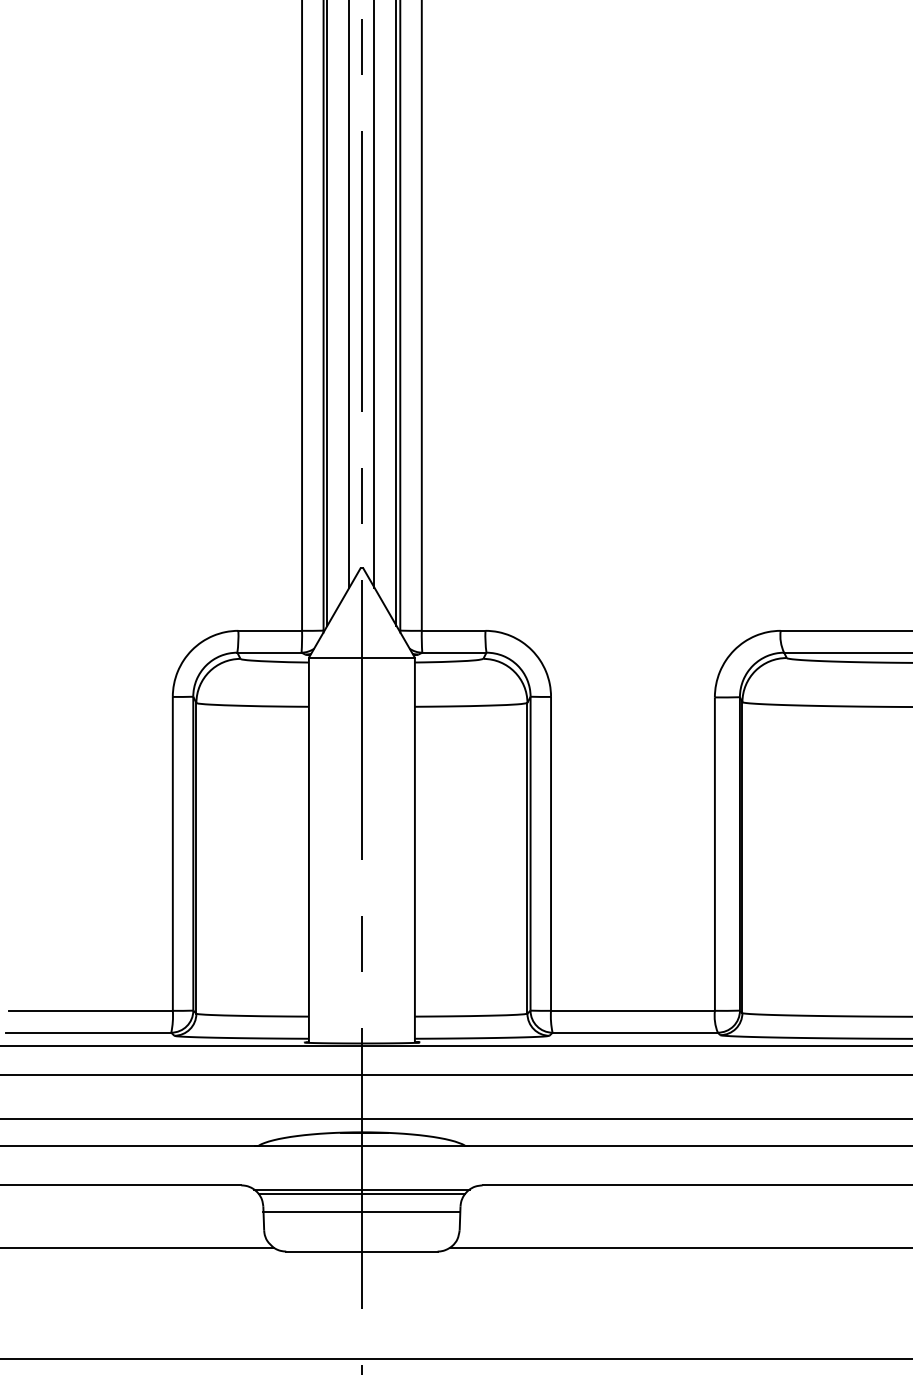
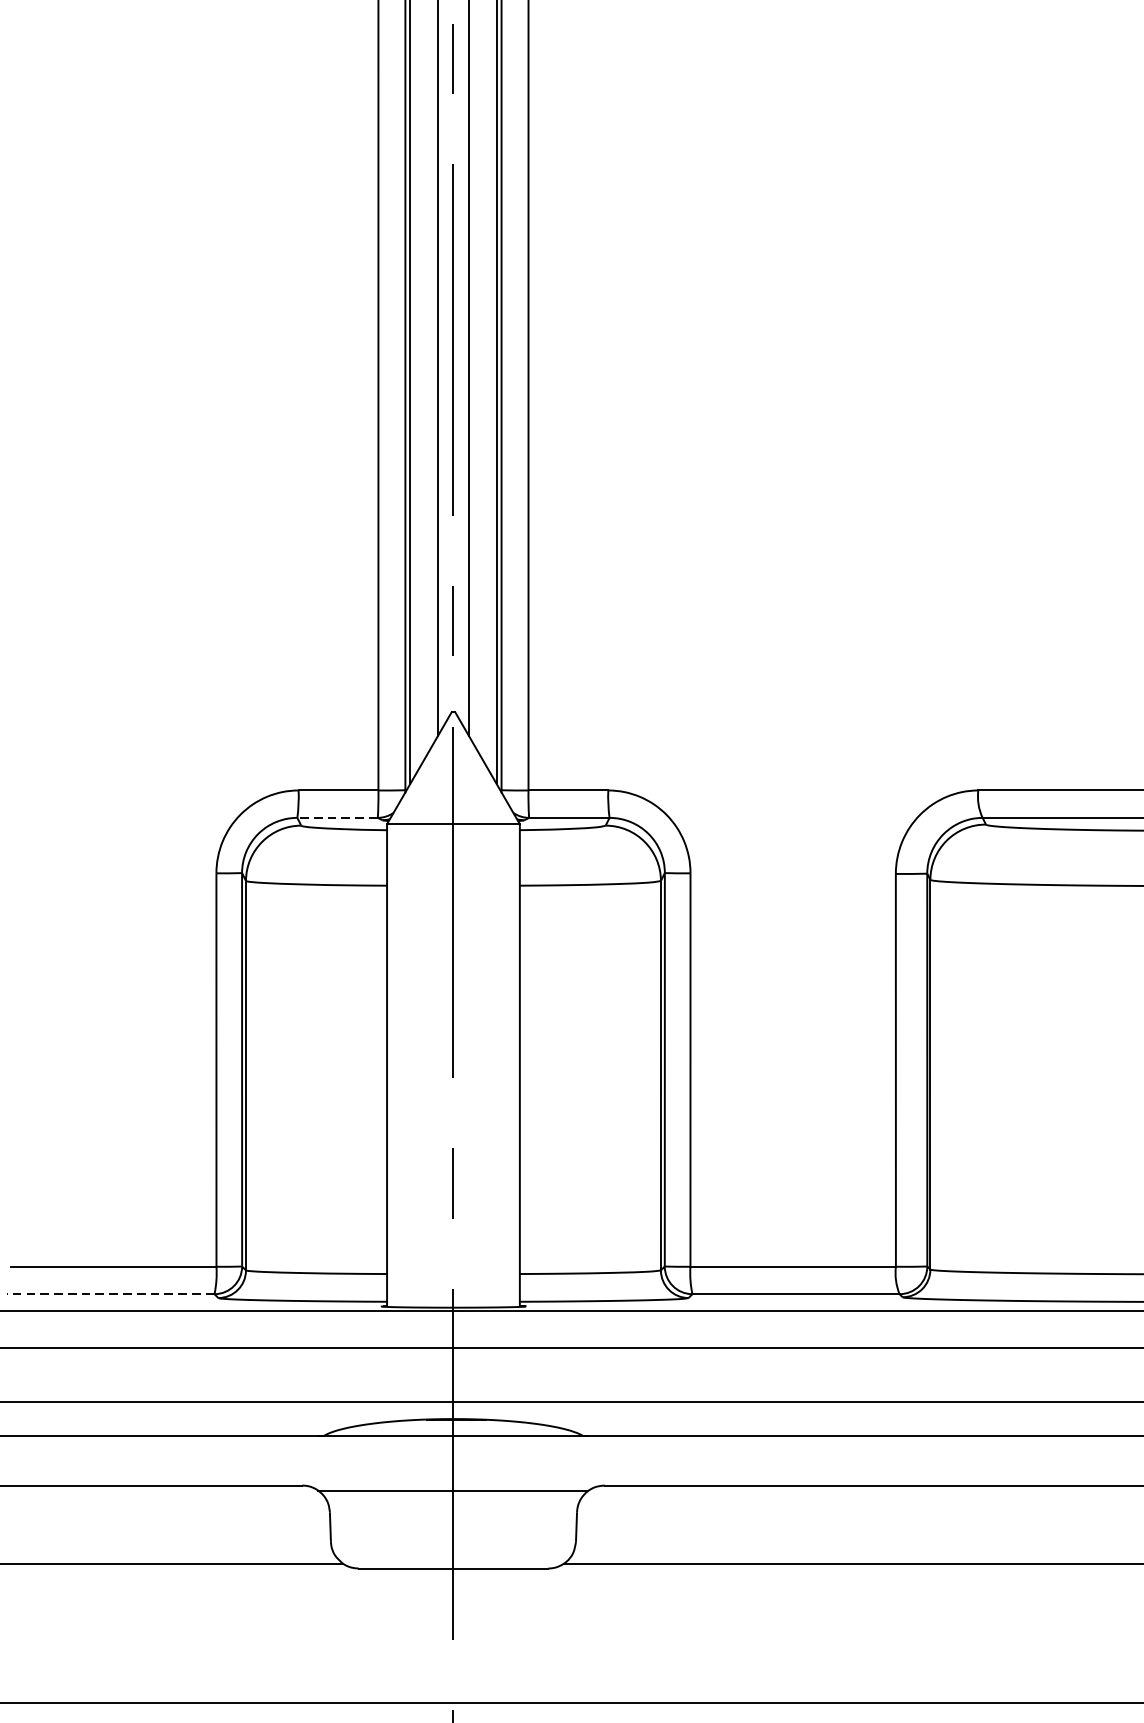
line: (268, 652) -> (336, 817), solid -> dashed
line: (88, 1032) -> (110, 1293), solid -> dashed
line: (361, 1194) -> (452, 1496), removed
line: (361, 1211) -> (452, 1518), removed

